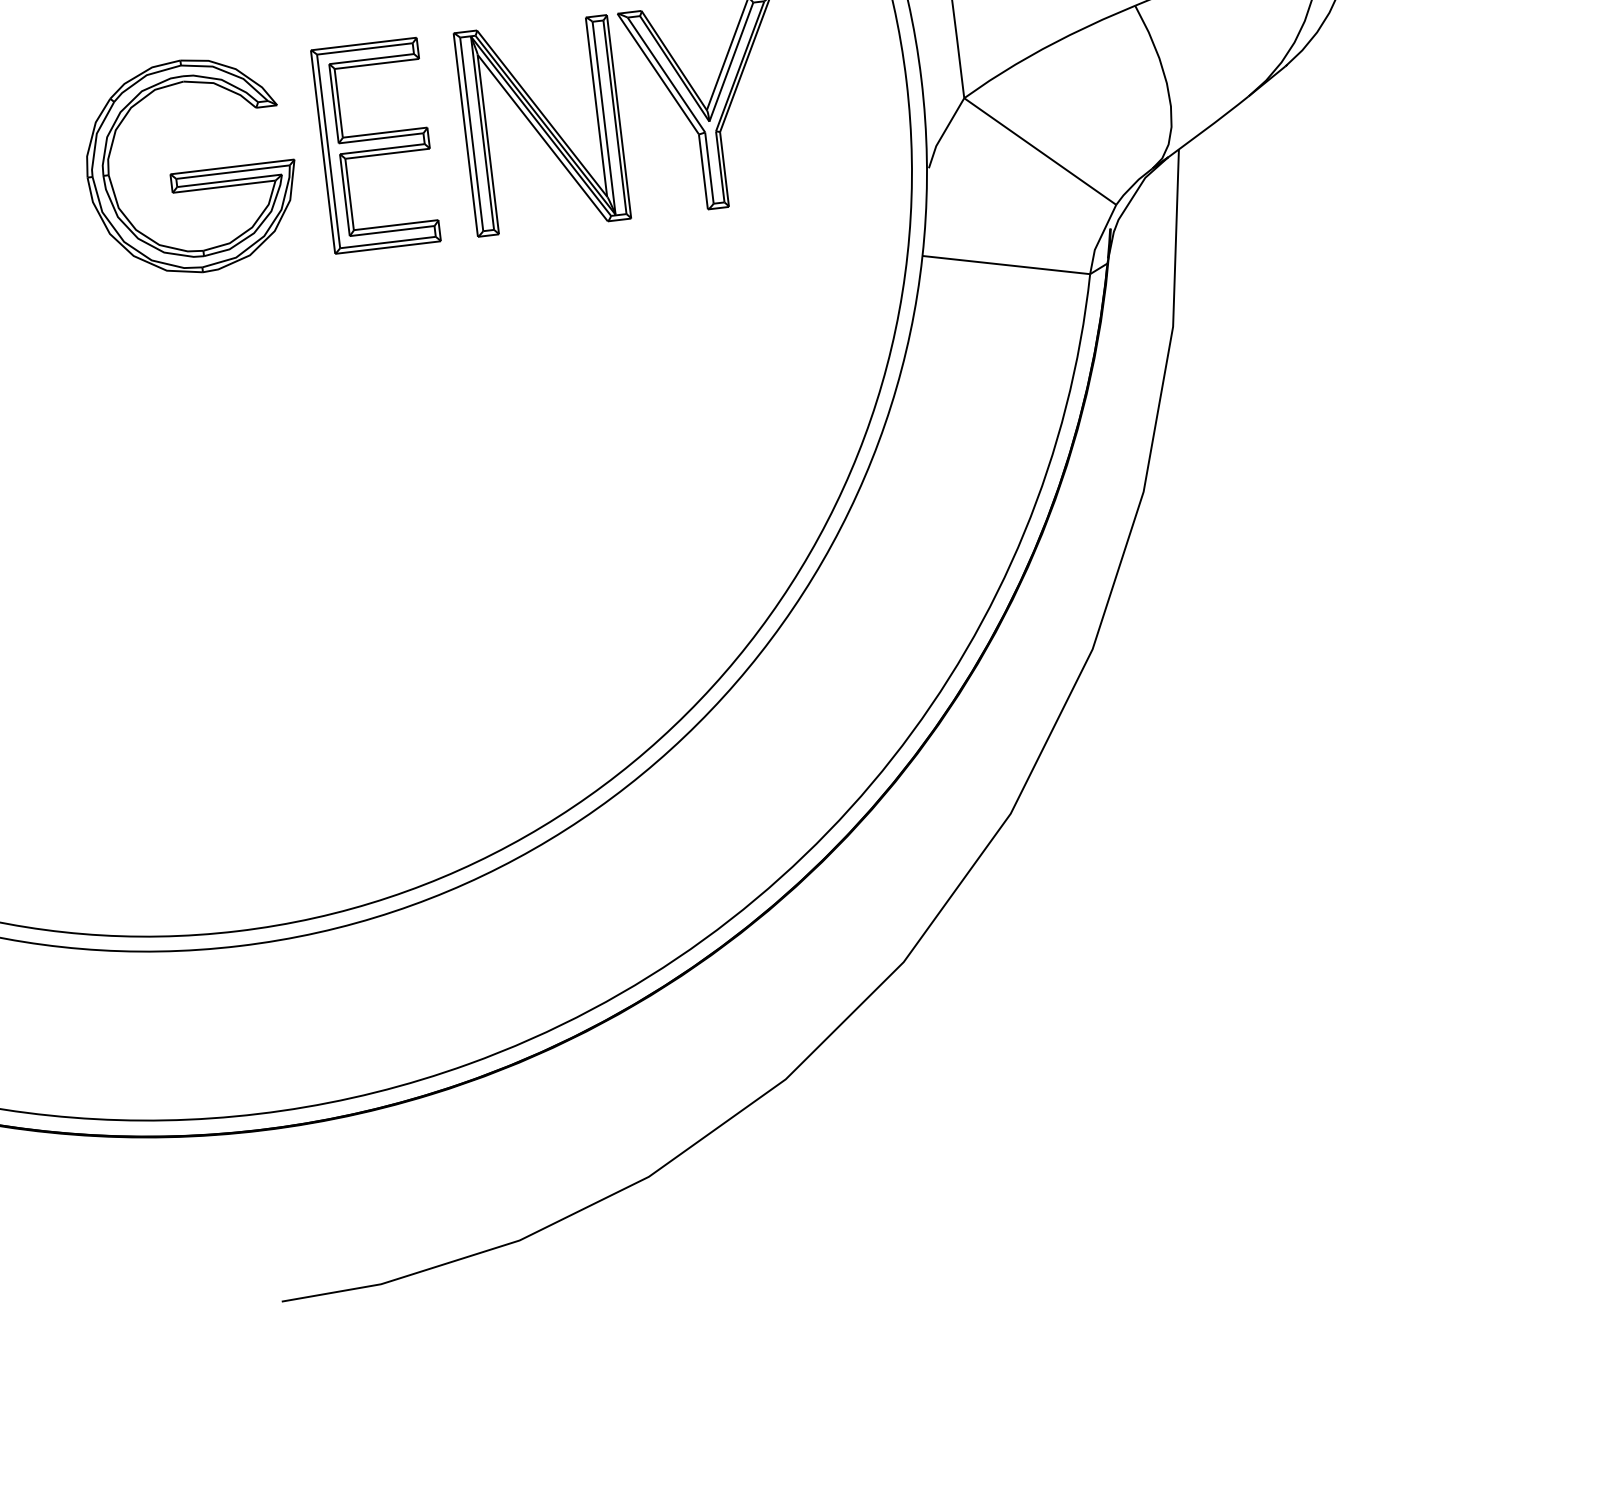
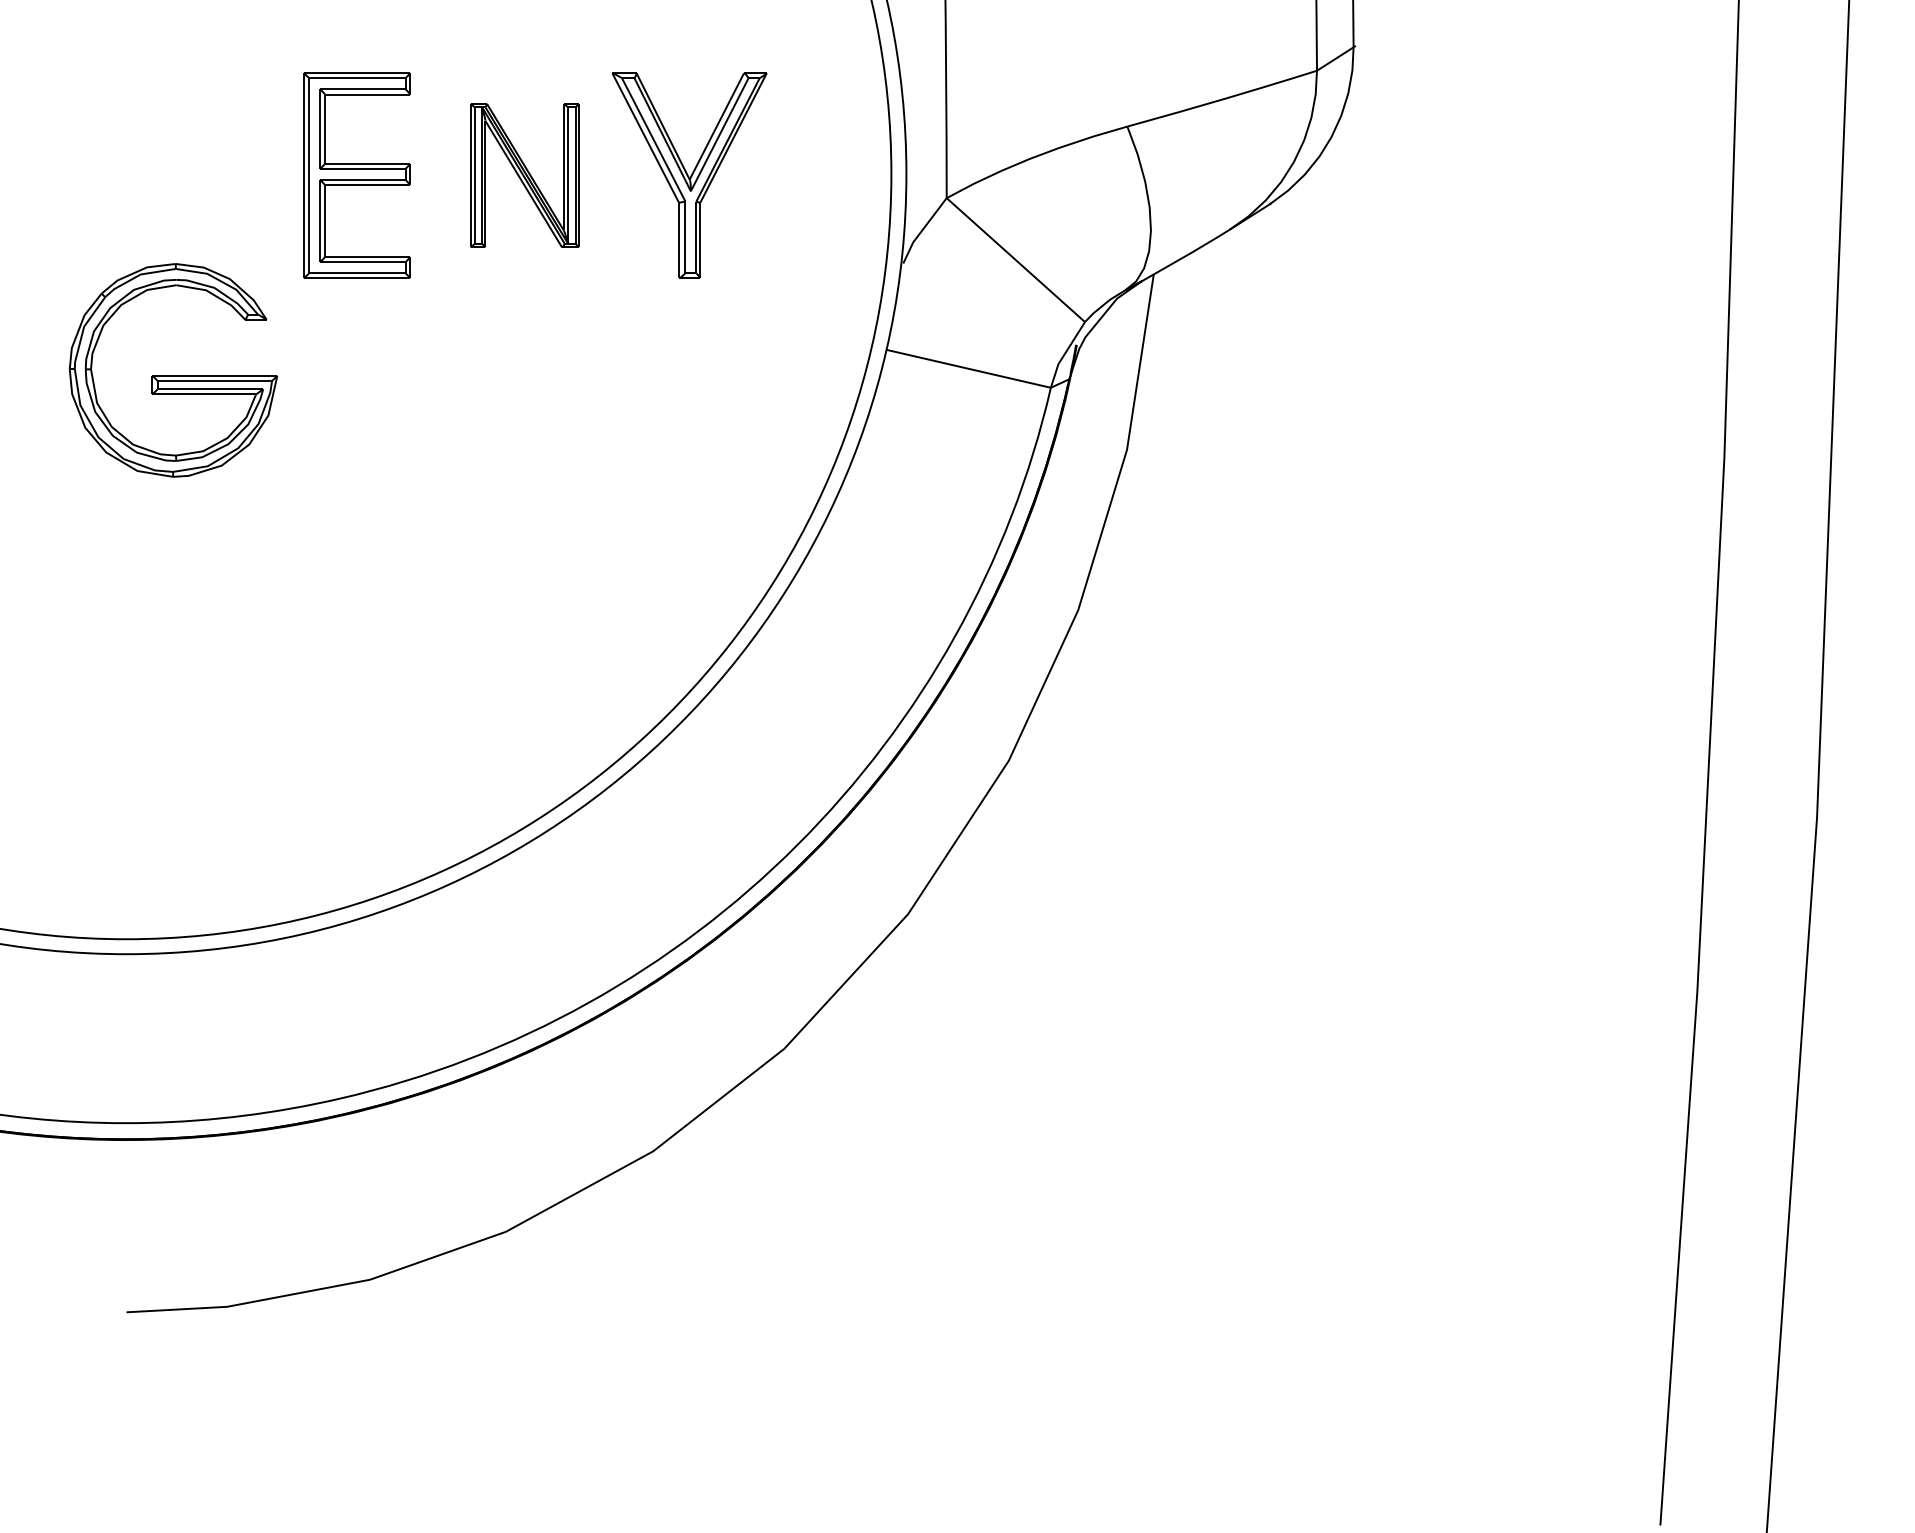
part: (542, 125) -> (524, 175), size x0.7
part: (190, 166) -> (173, 370), moved

